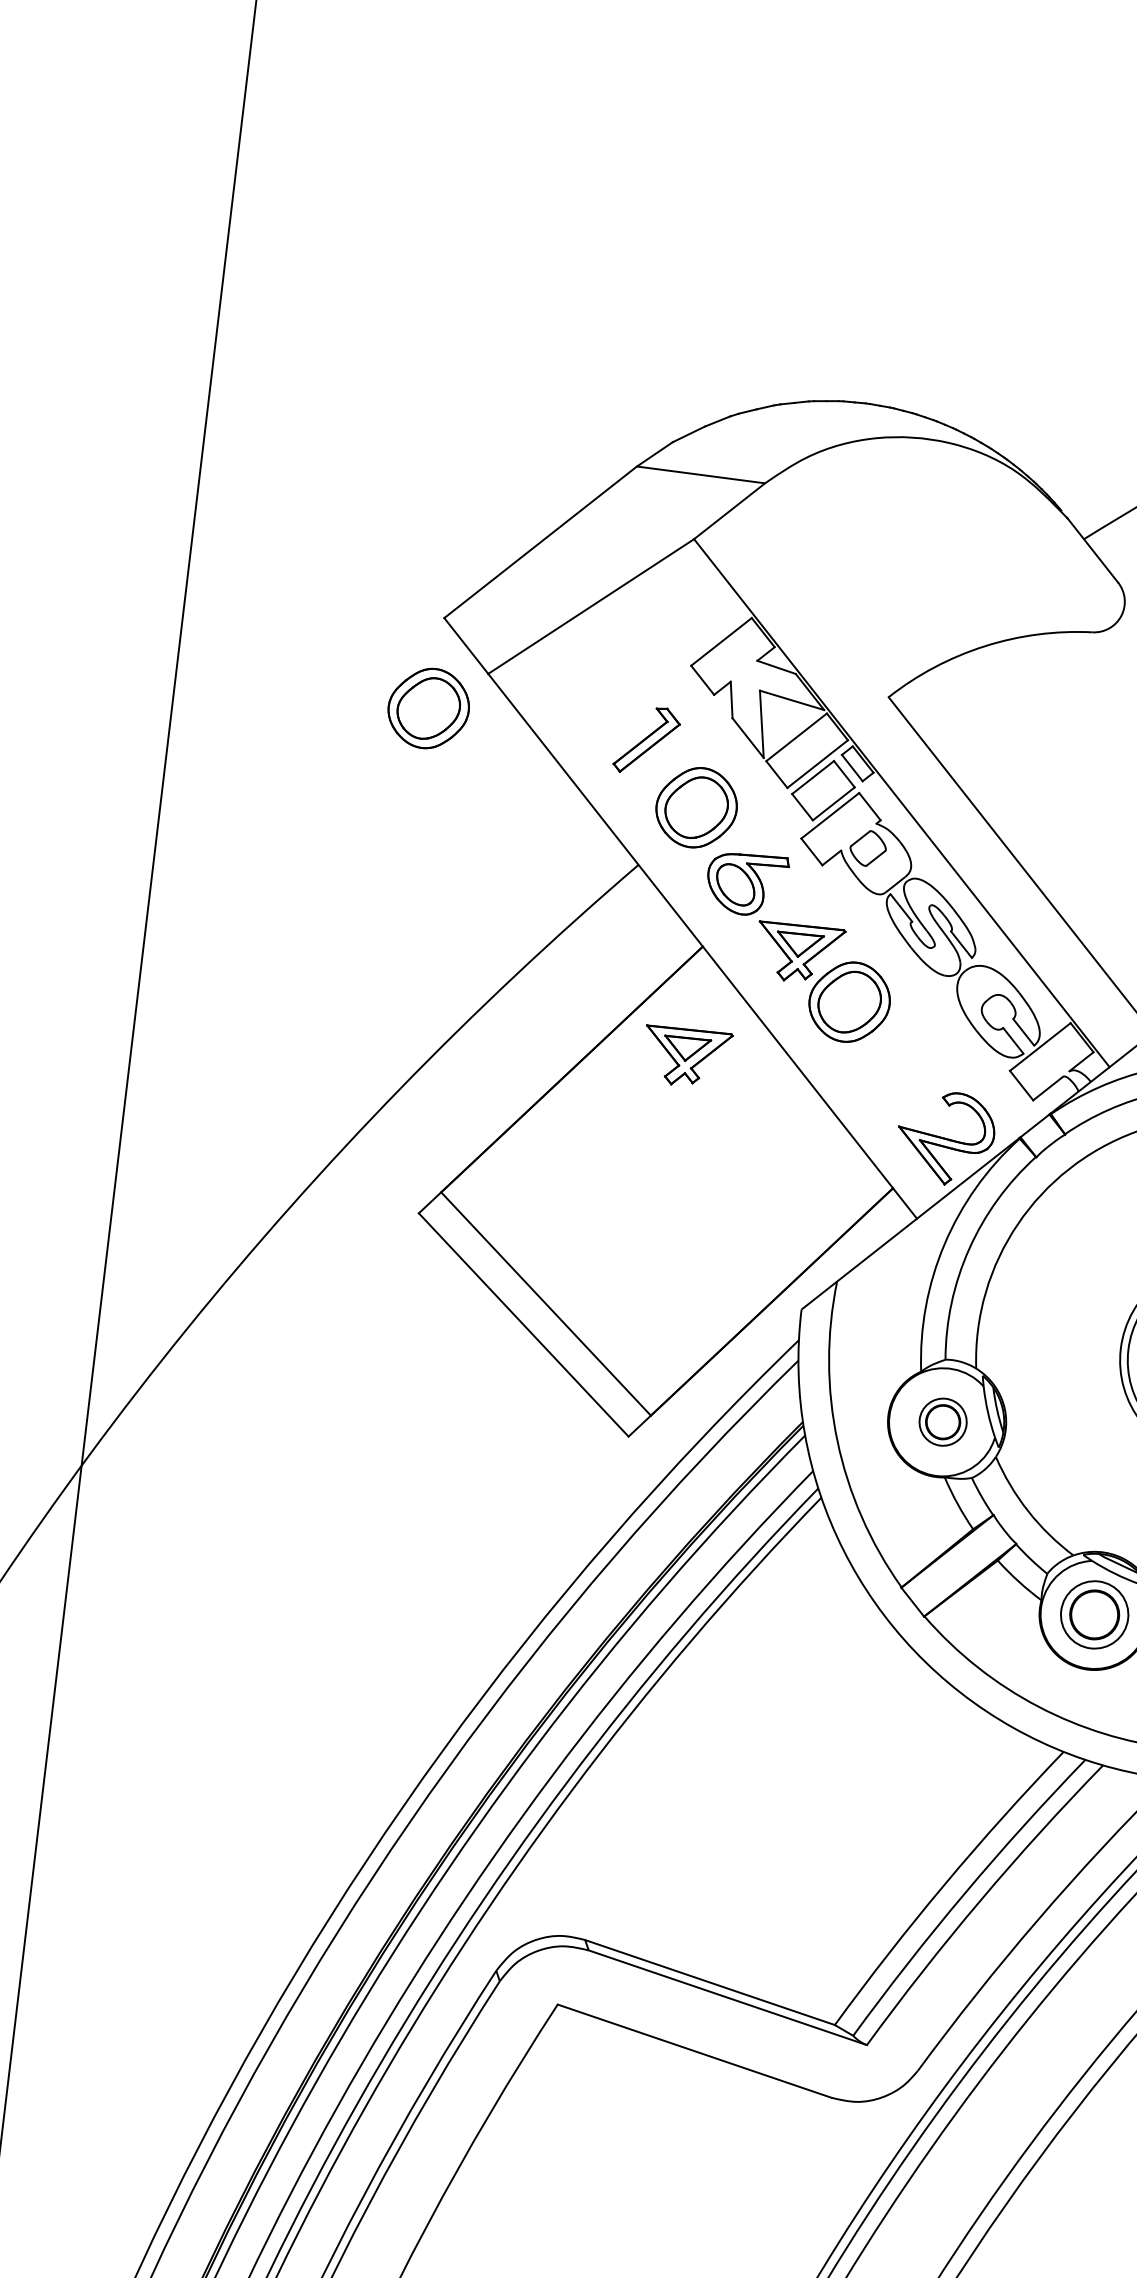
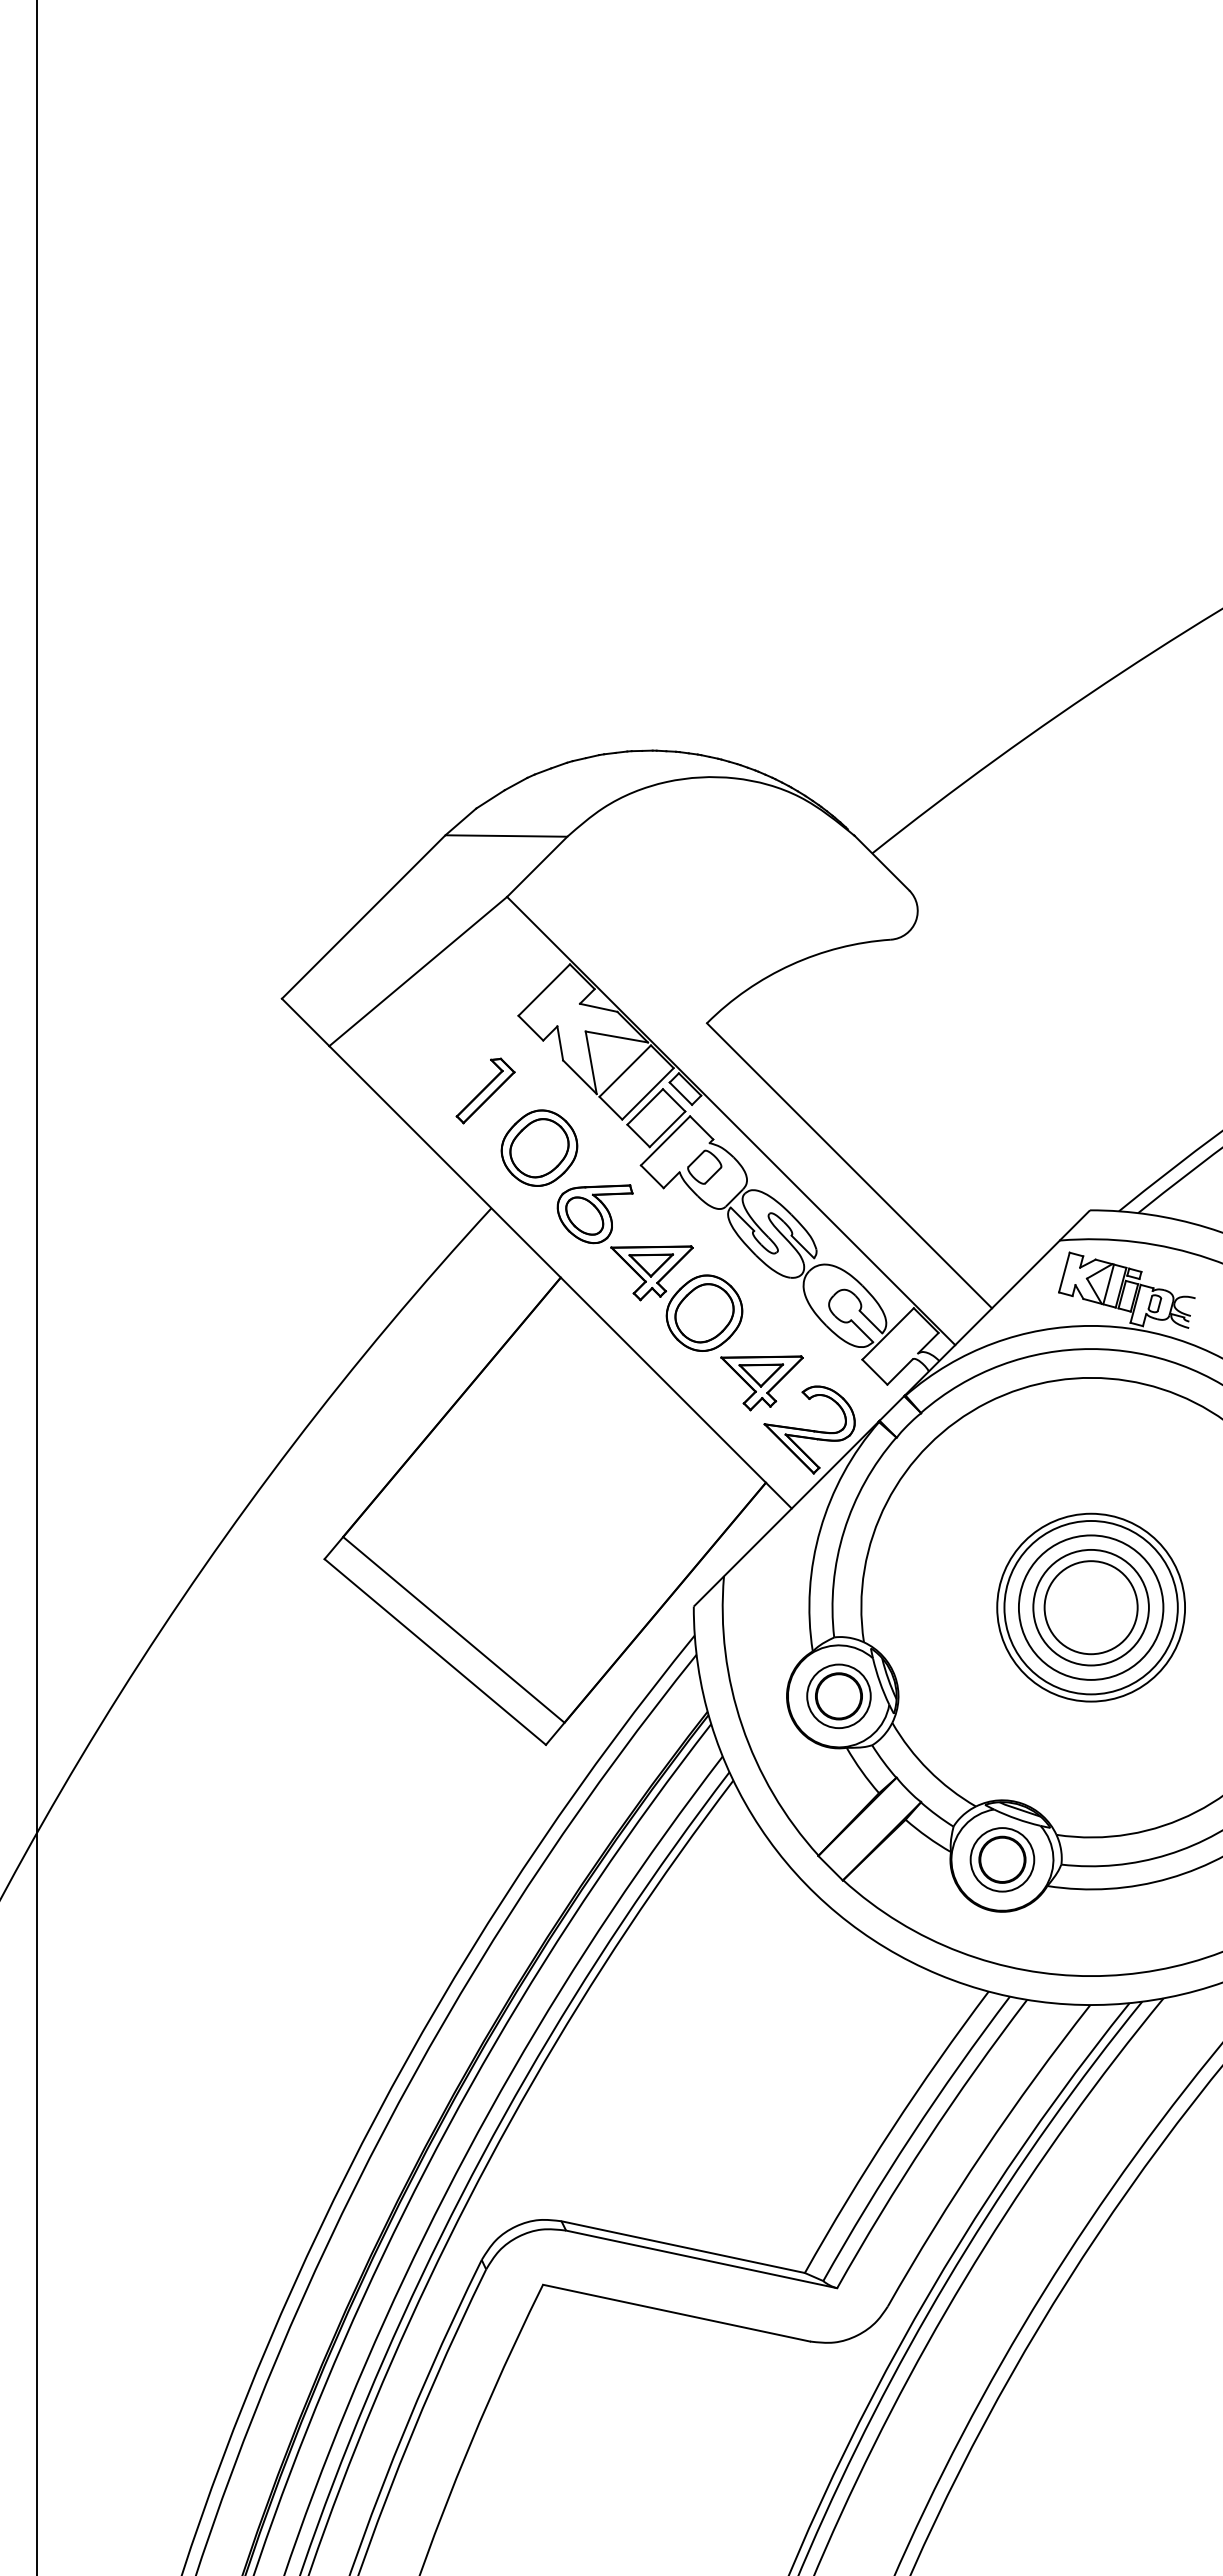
part: (428, 707) -> (277, 1084), removed
part: (686, 1057) -> (761, 1383), moved
part: (942, 1421) -> (838, 1695), size x1.43

